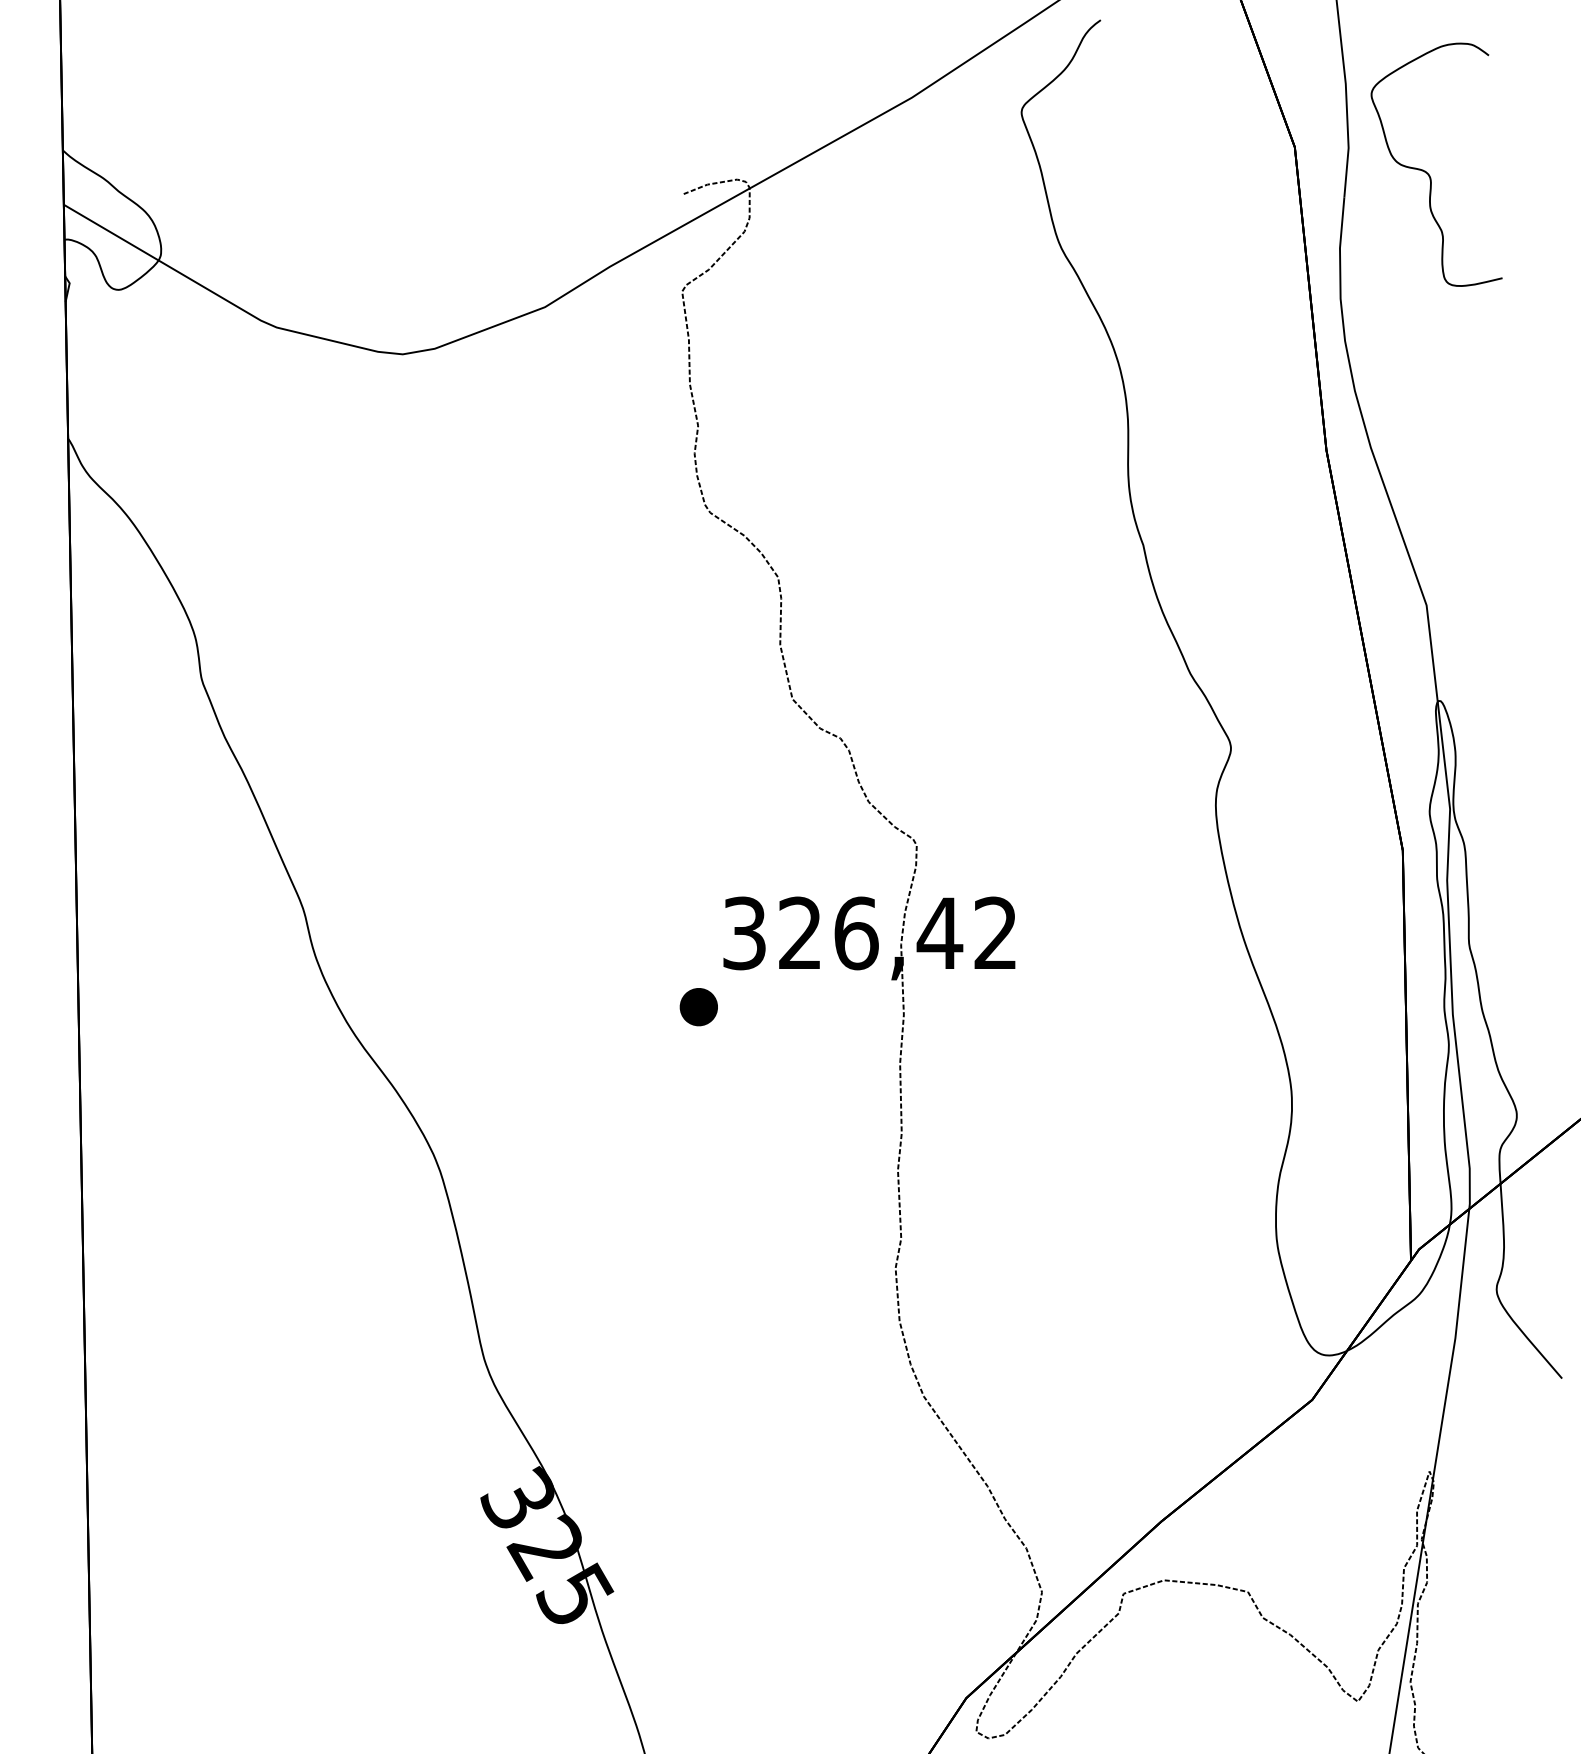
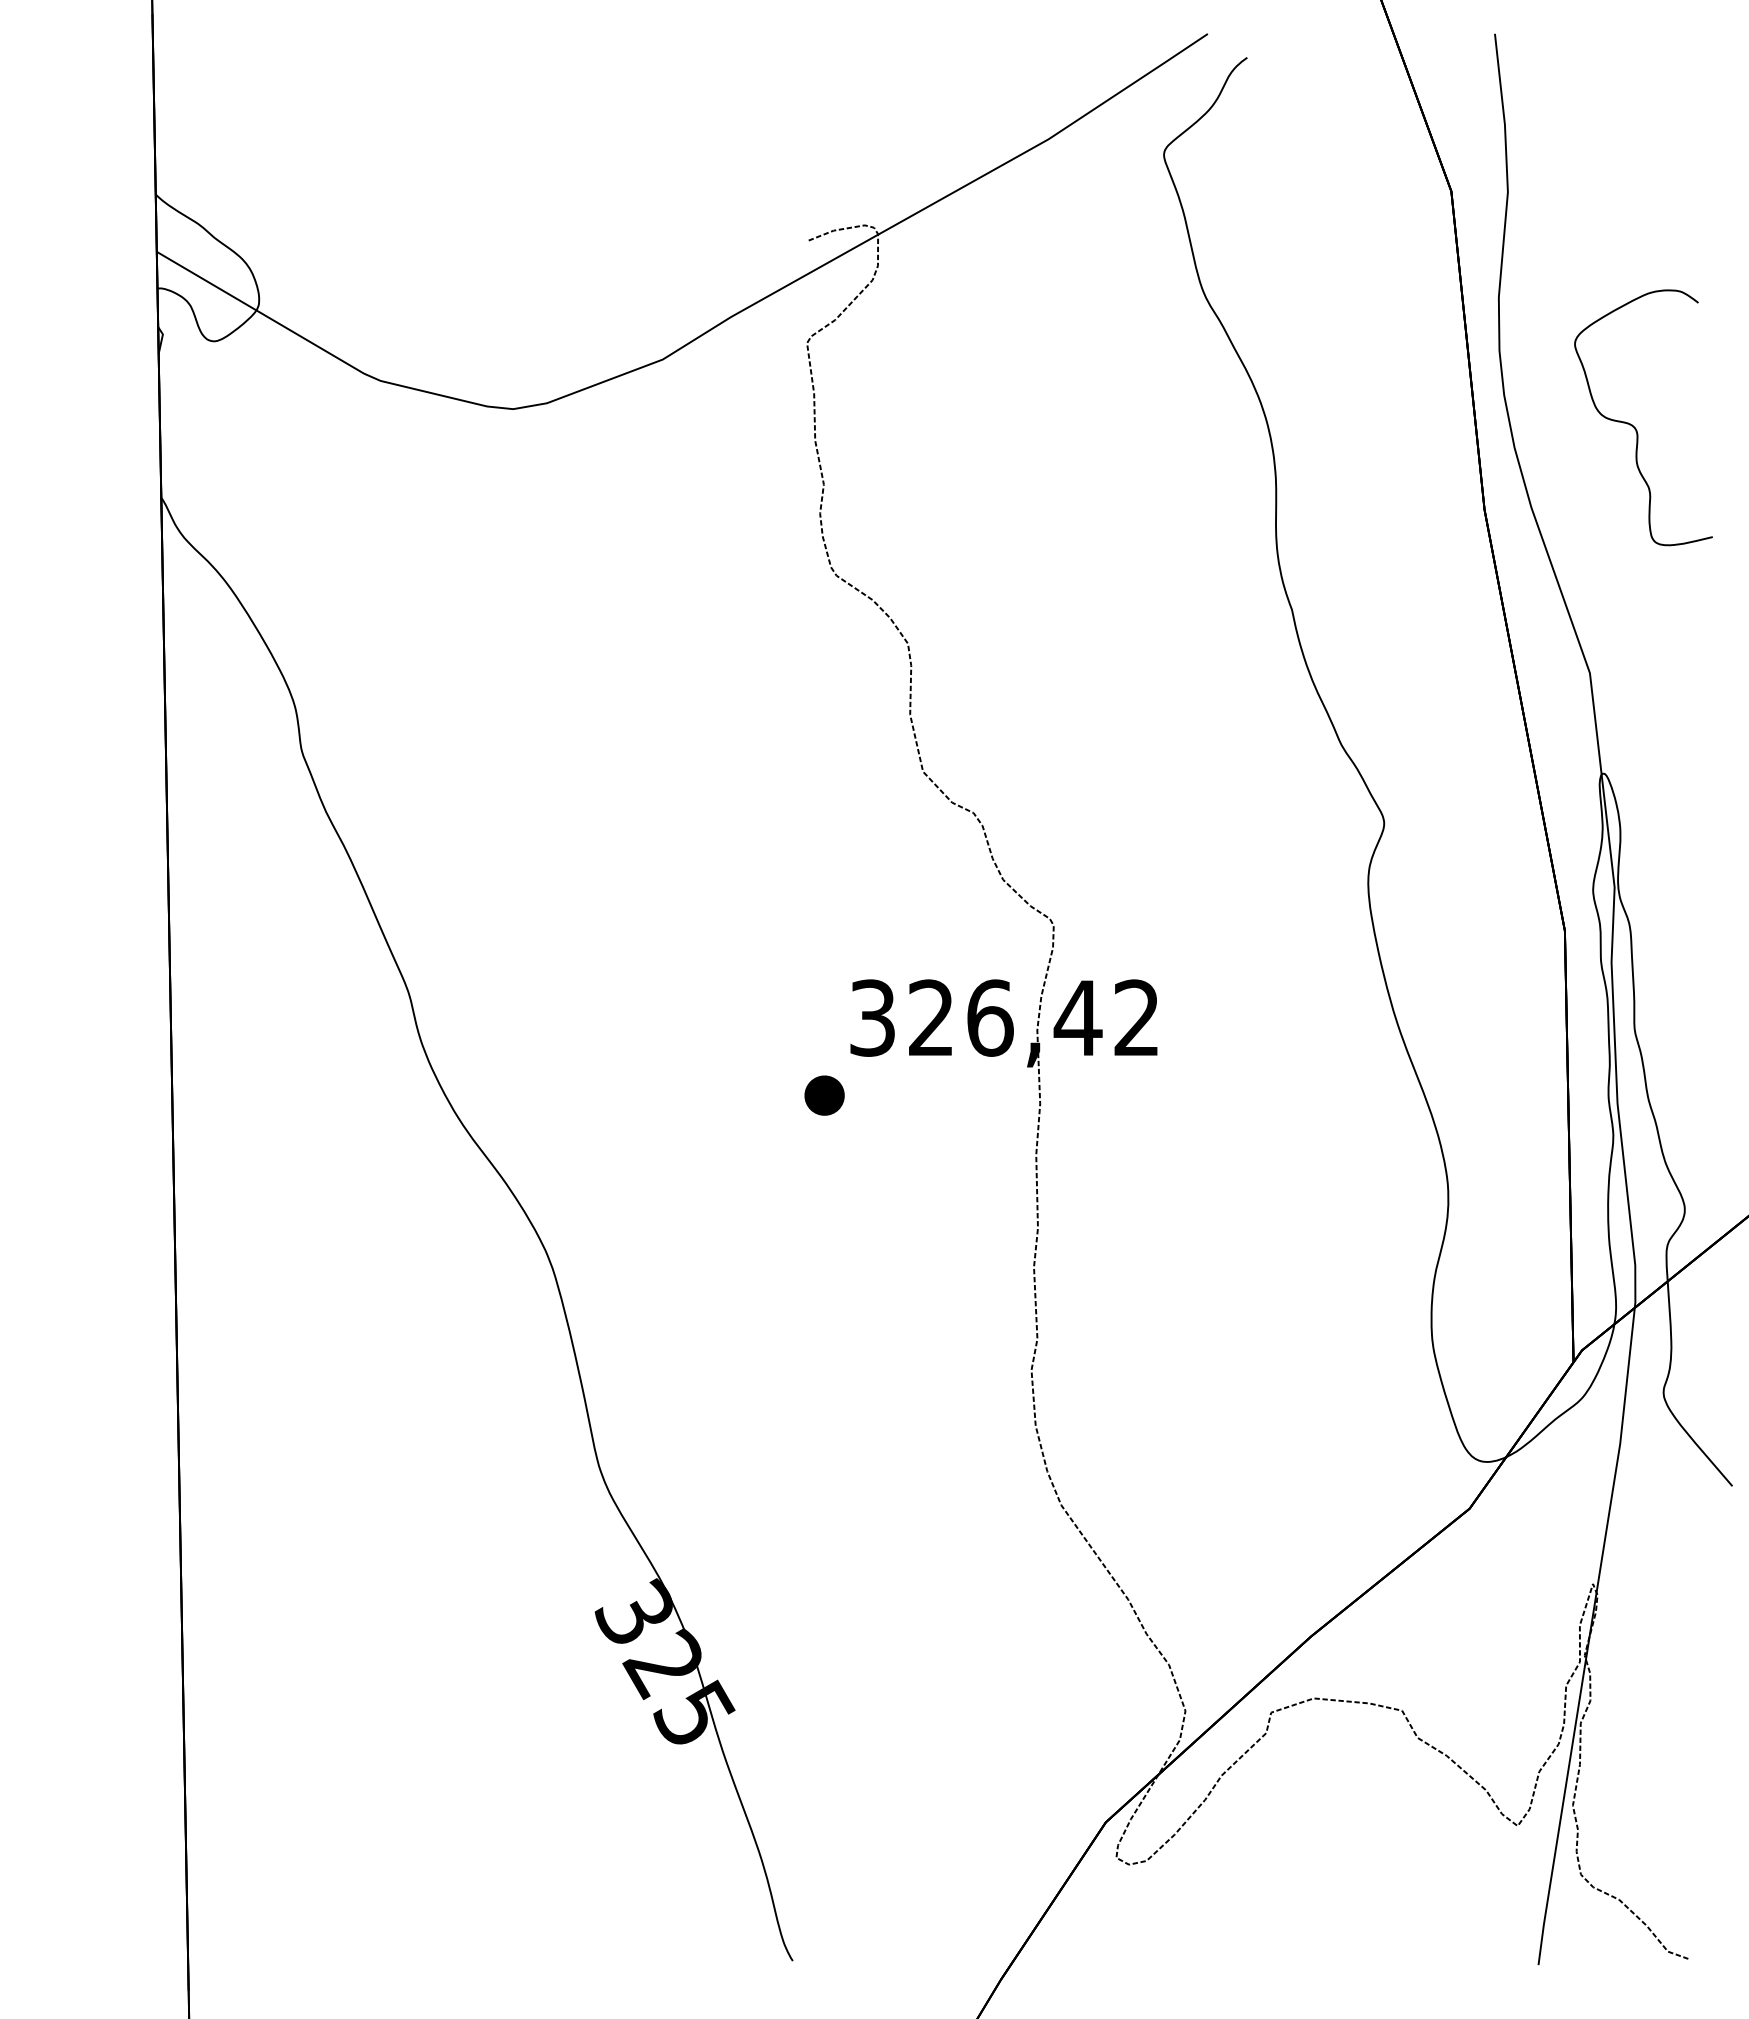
part: (1428, 173) -> (1634, 426), moved

